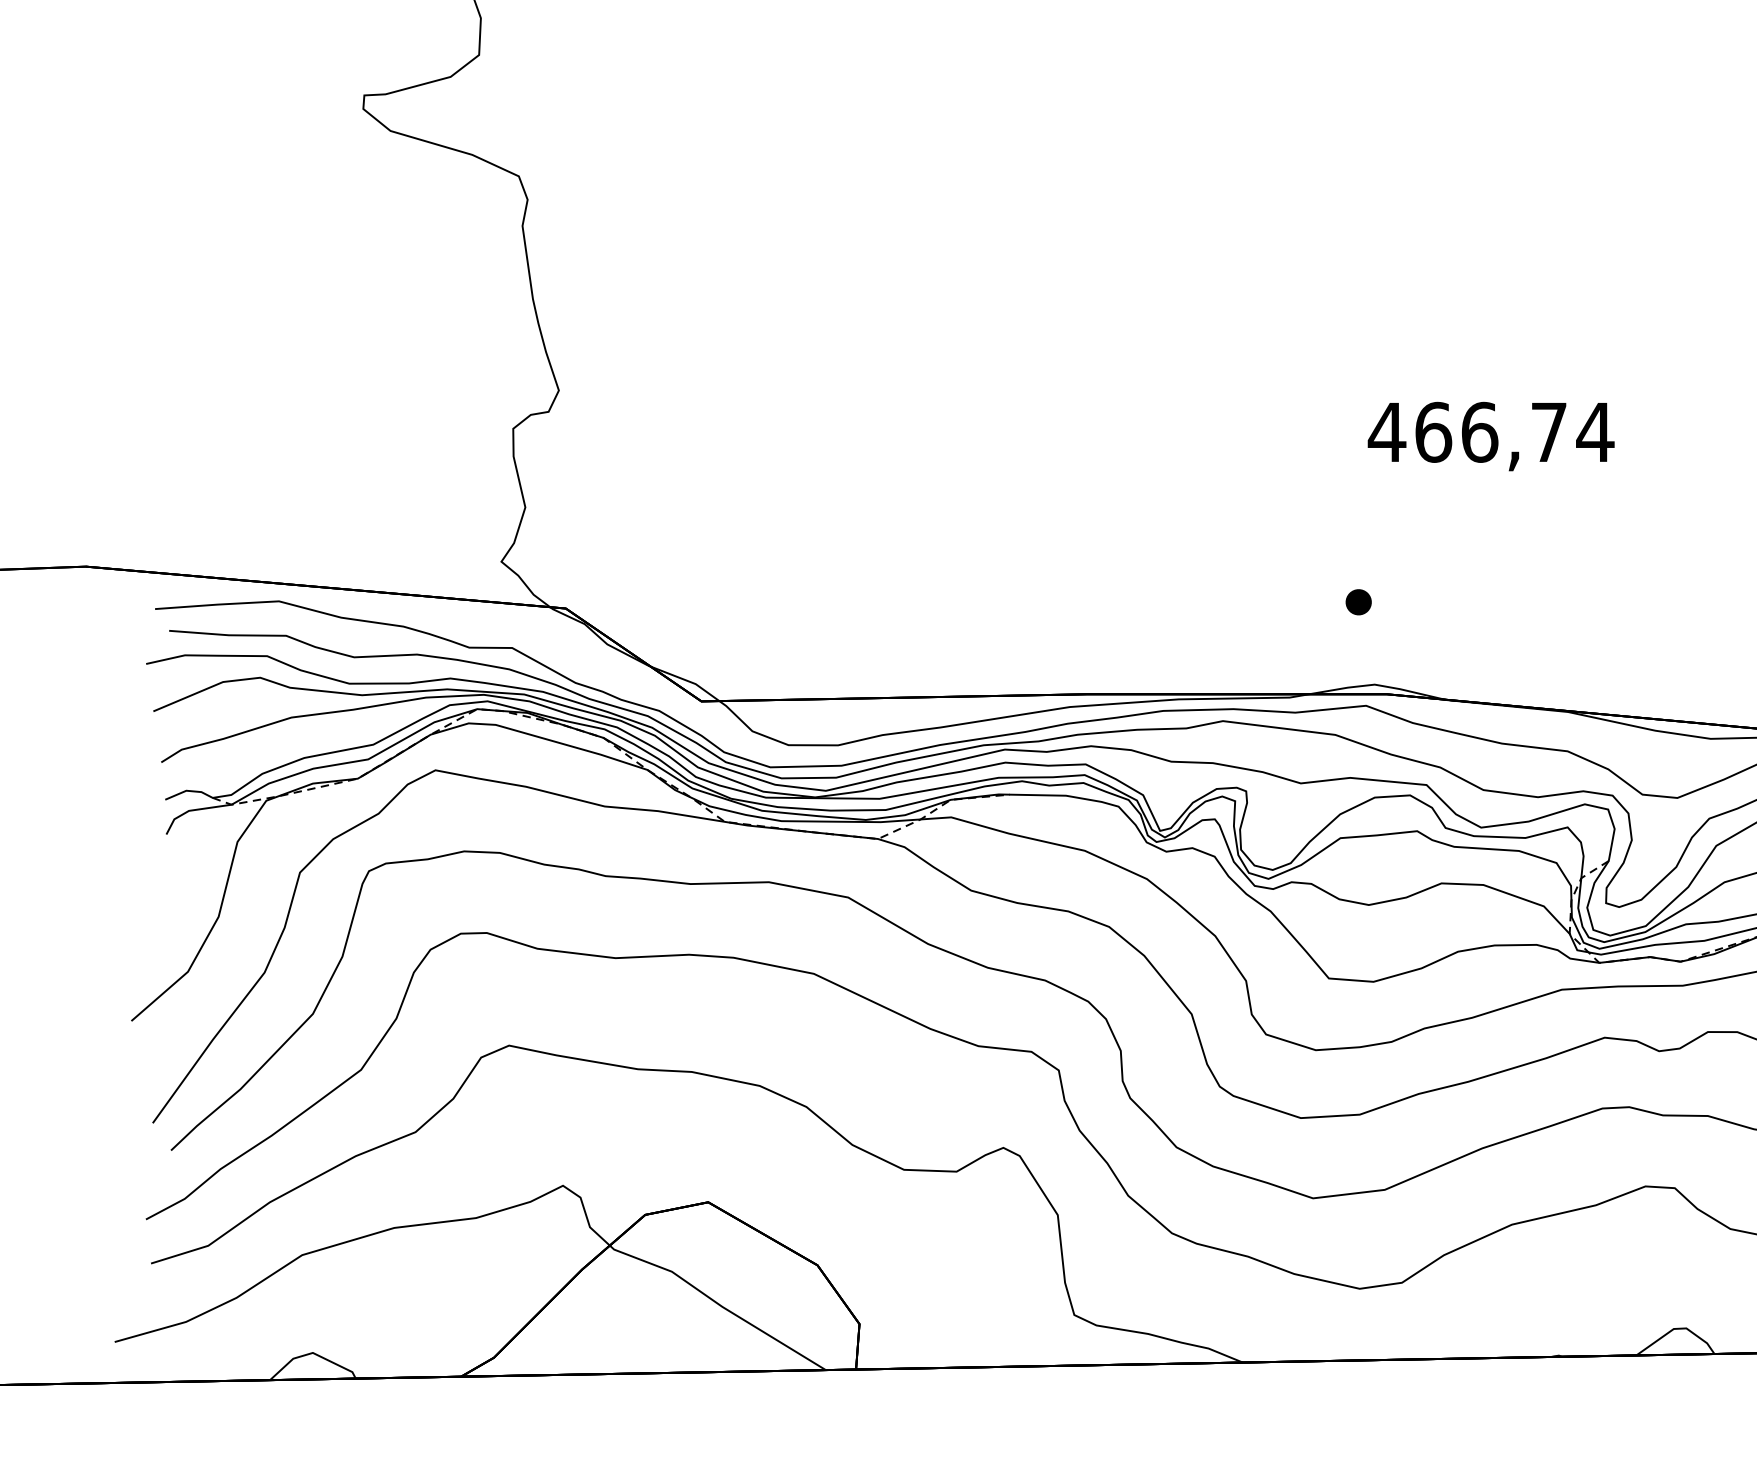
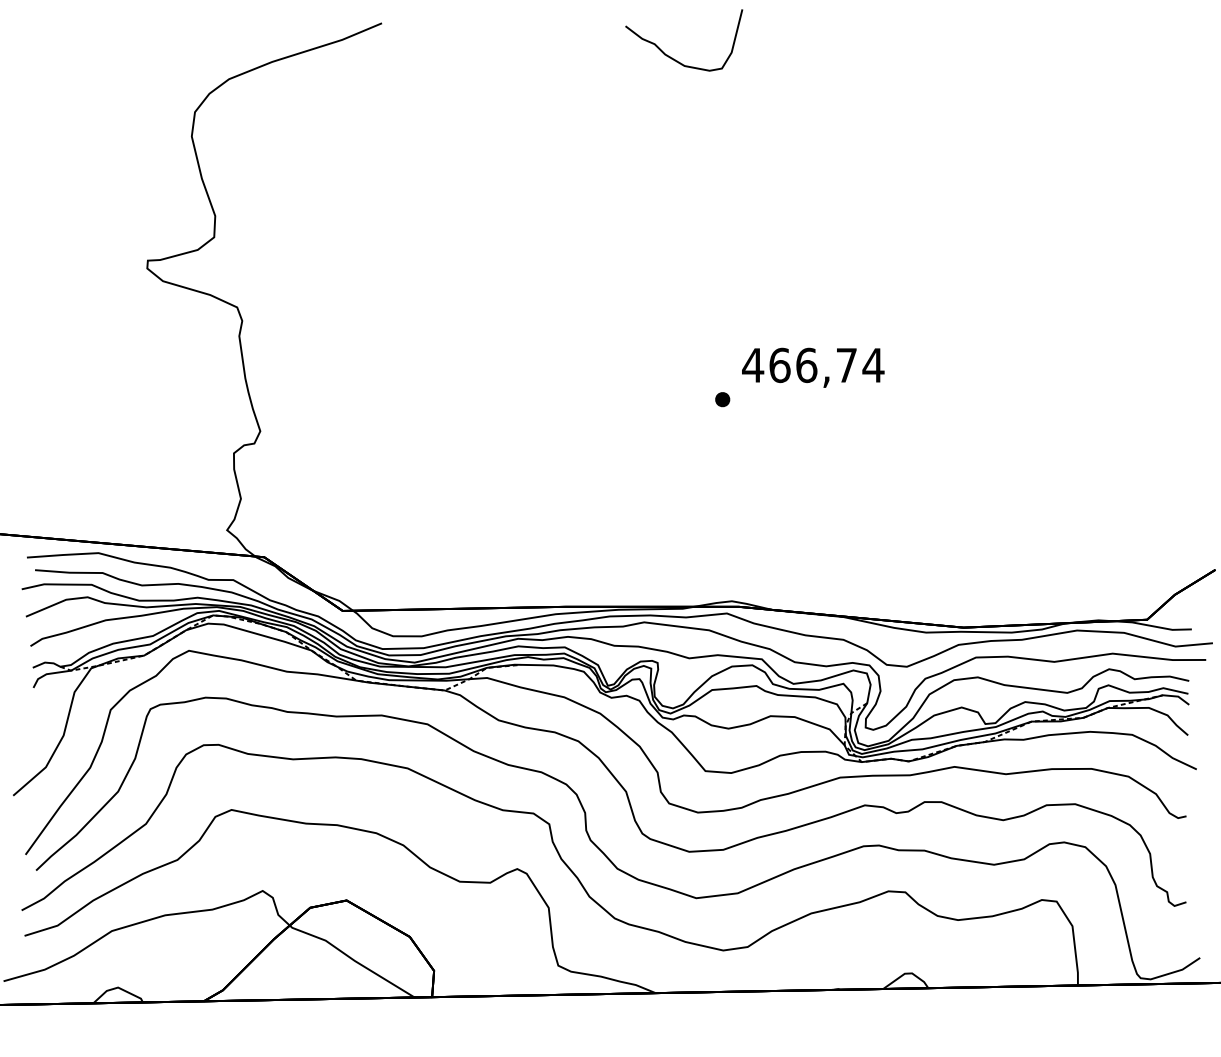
text: (1491, 435) -> (813, 367), moved
part: (1358, 602) -> (722, 399), moved

